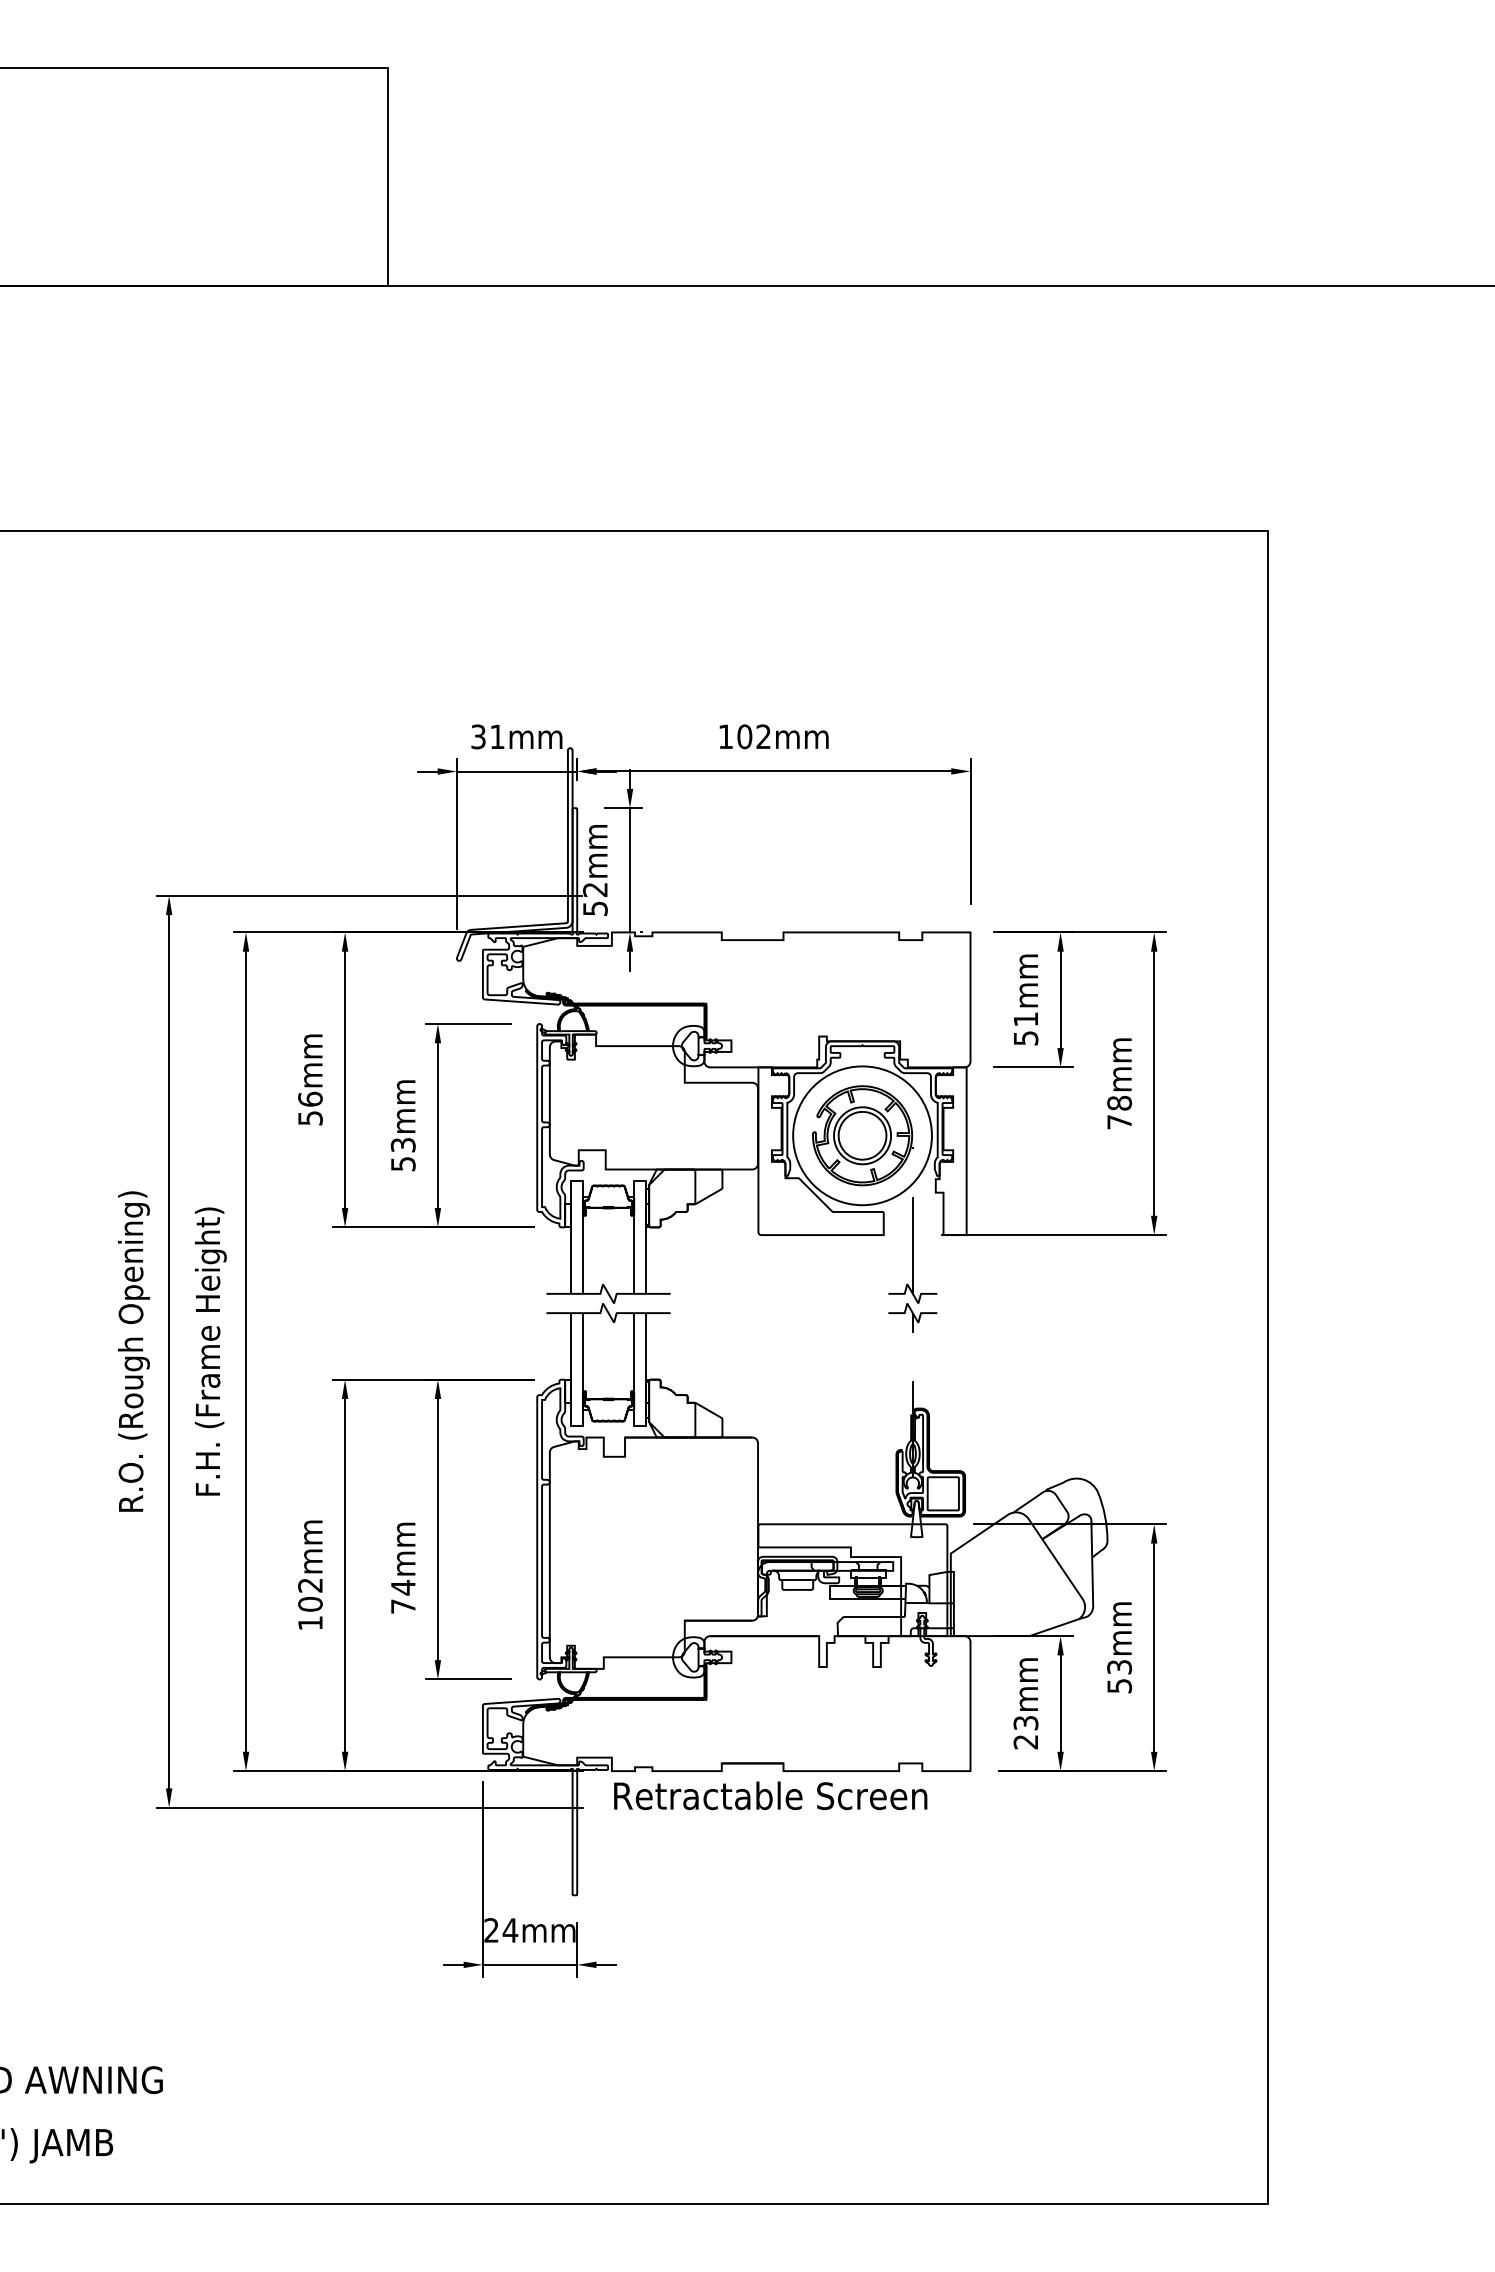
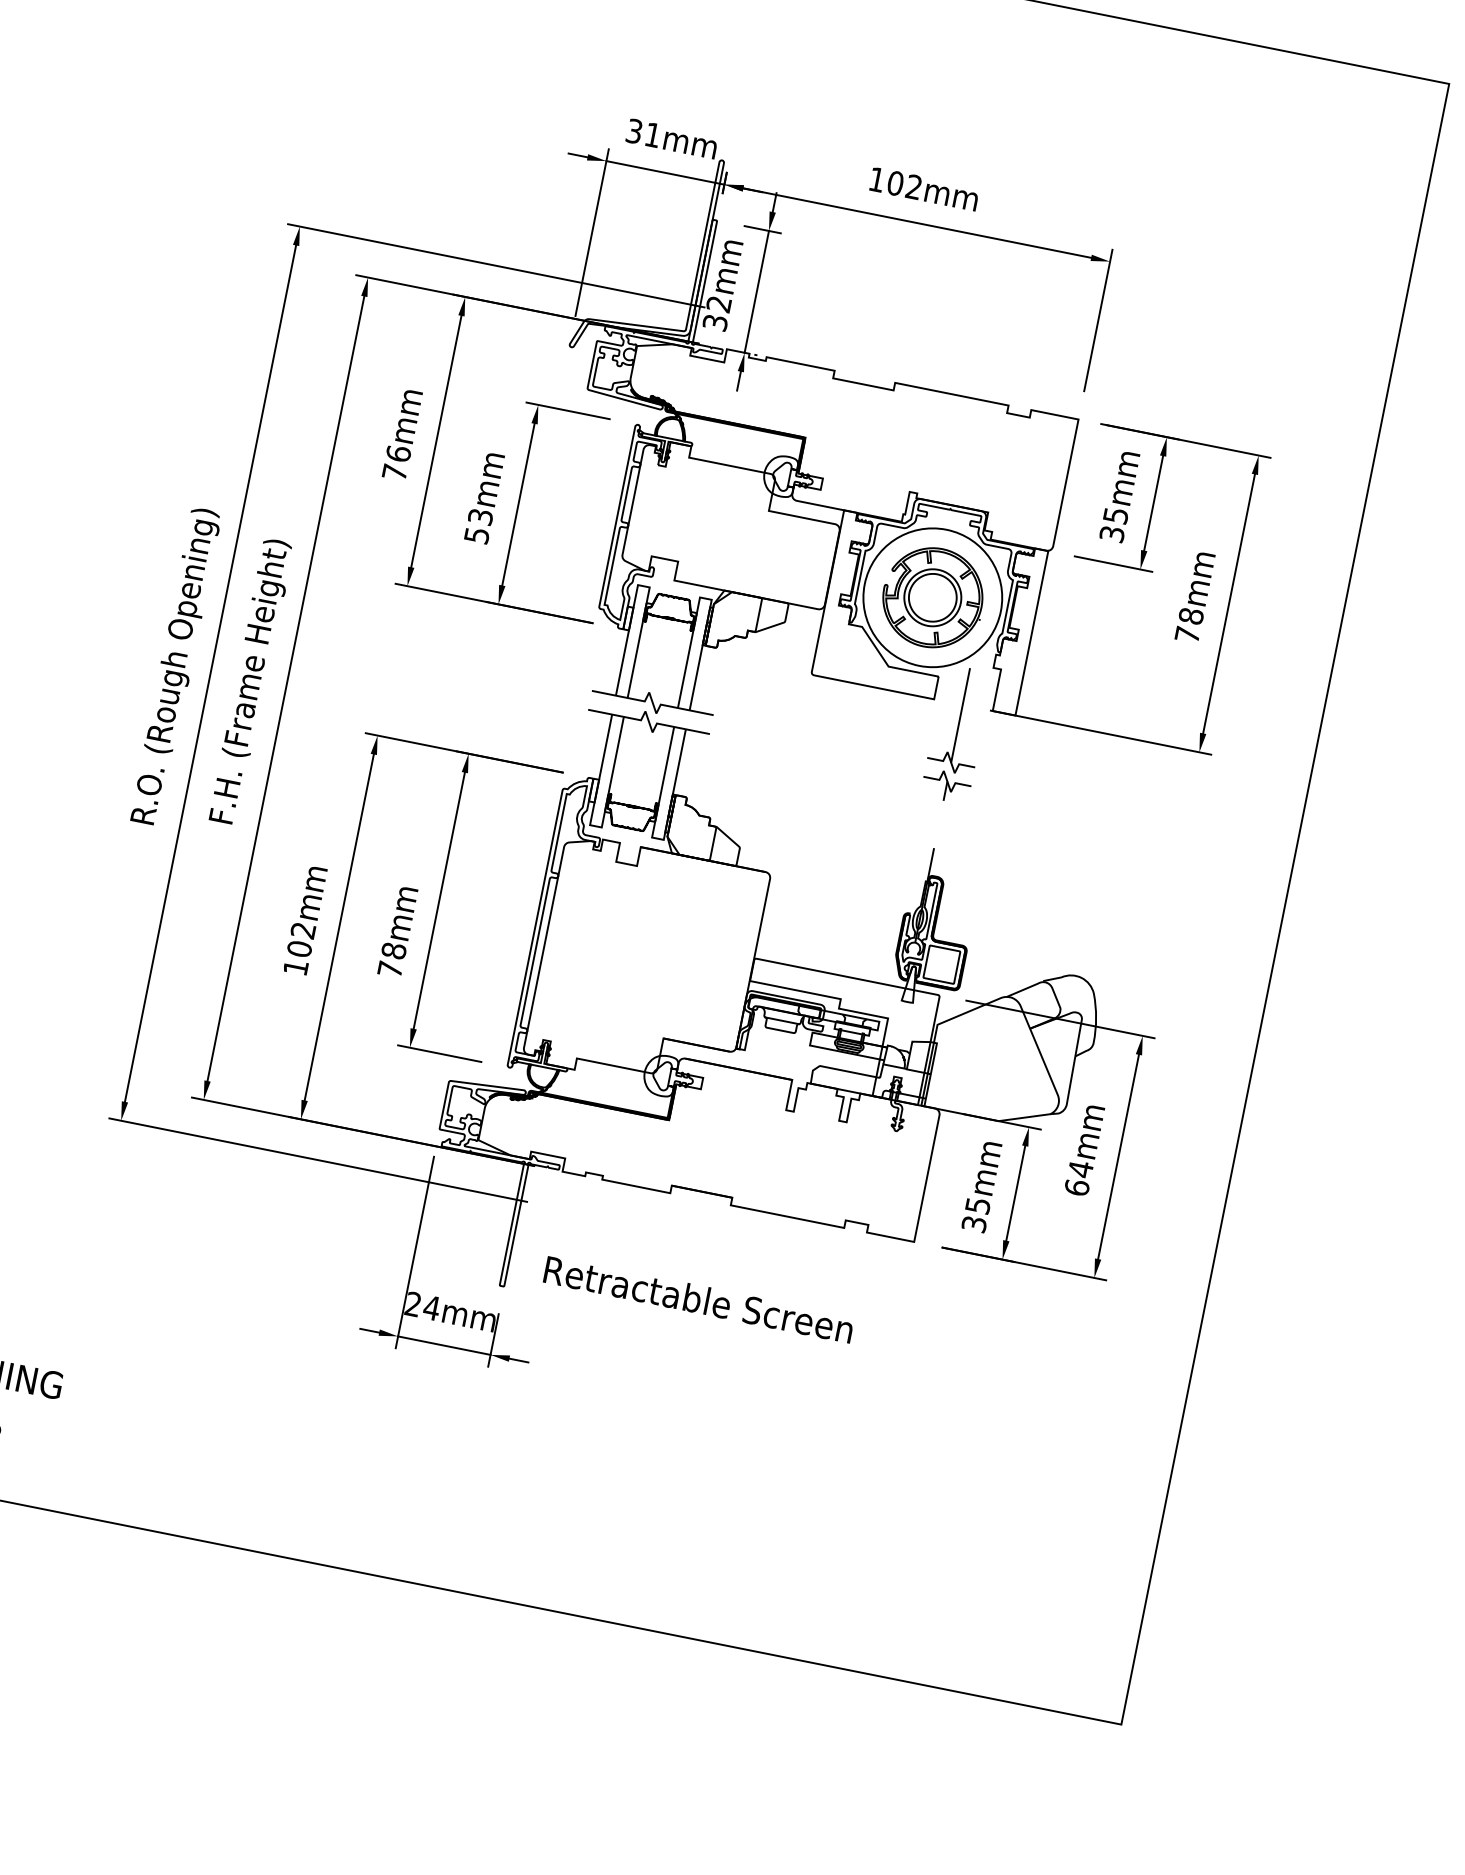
text: (595, 908) -> (715, 322), 52mm -> 32mm
text: (1025, 1028) -> (1113, 524), 51mm -> 35mm
text: (310, 1118) -> (394, 472), 56mm -> 76mm
text: (402, 1587) -> (393, 950), 74mm -> 78mm
text: (1119, 1676) -> (1078, 1178), 53mm -> 64mm
text: (1025, 1732) -> (975, 1214), 23mm -> 35mm
text: (770, 1795) -> (698, 1299), moved

